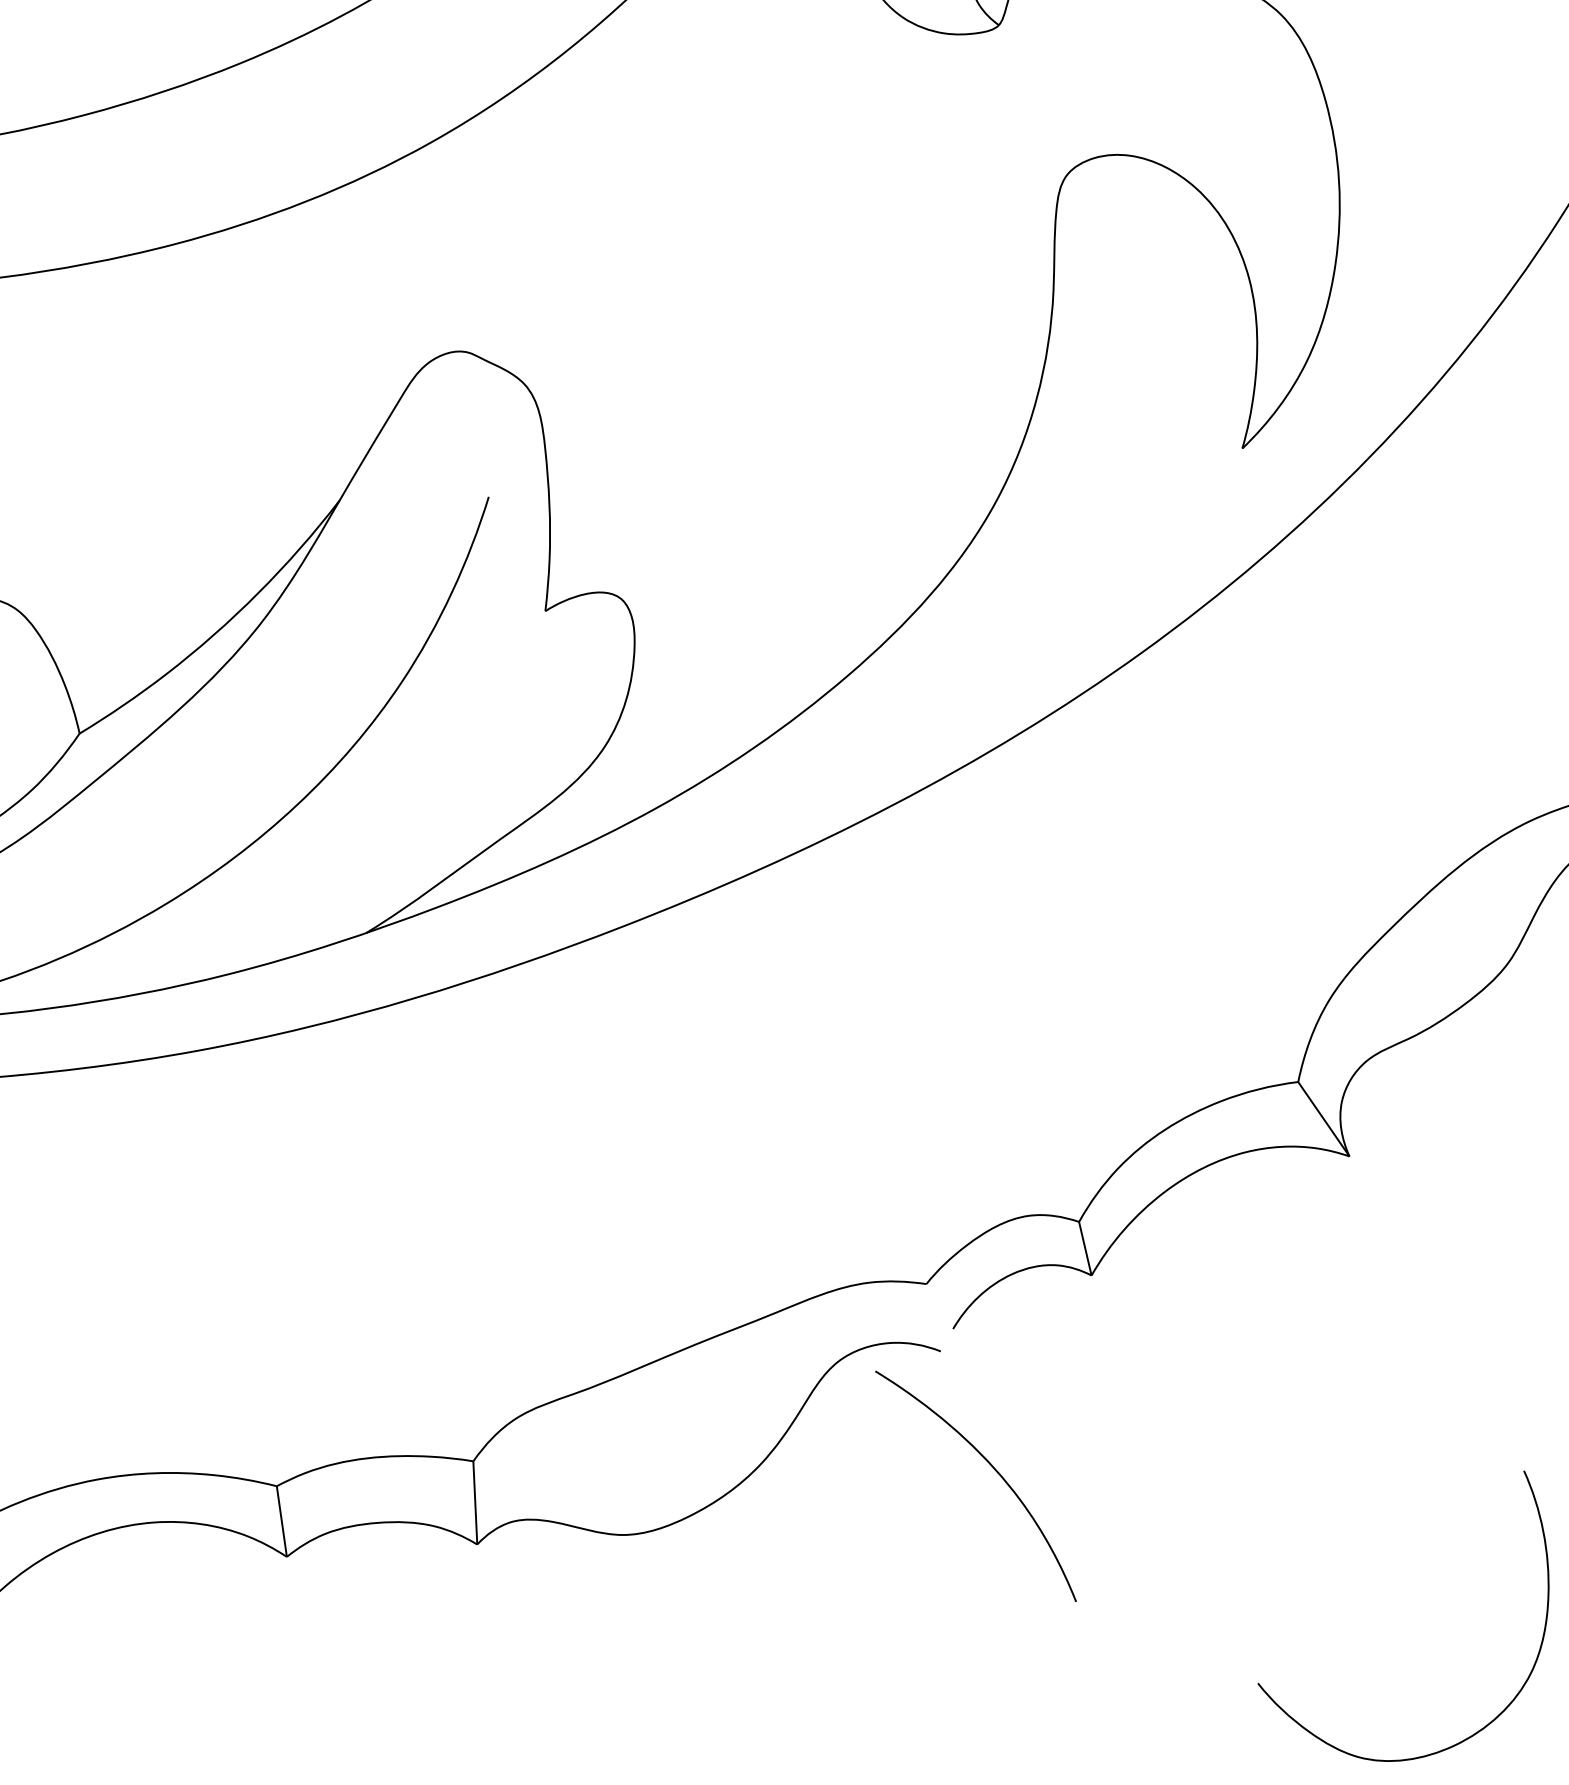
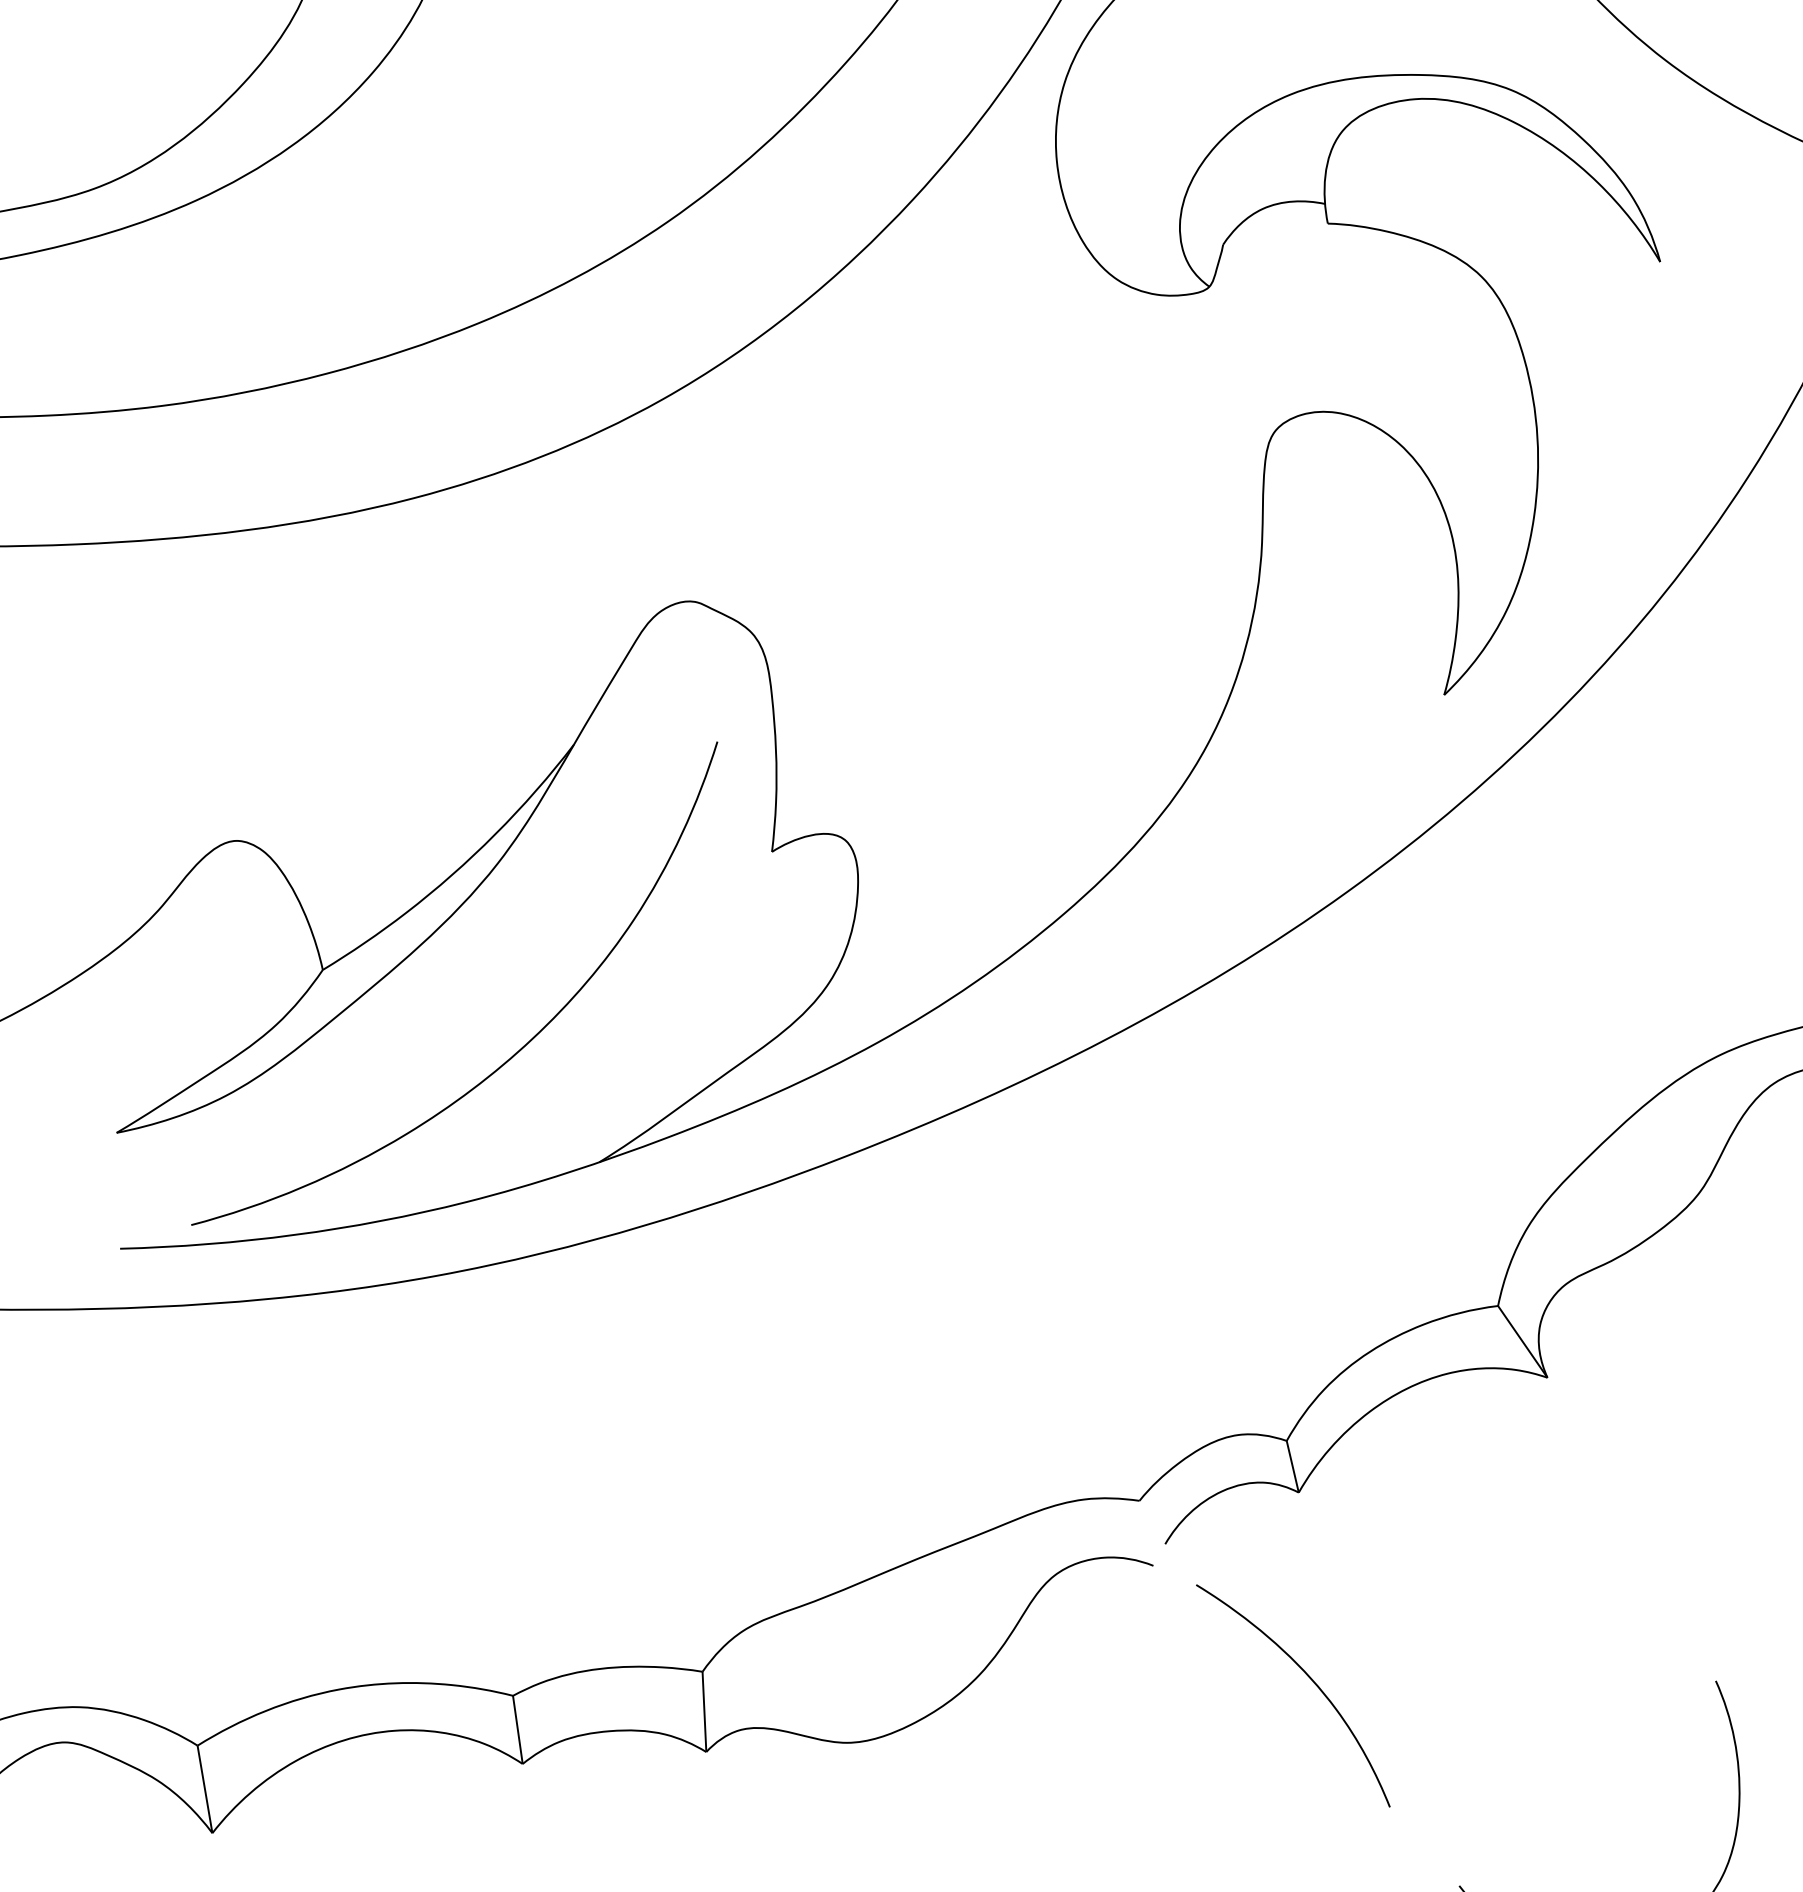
curve: (992, 1468) -> (1309, 1678), moved

